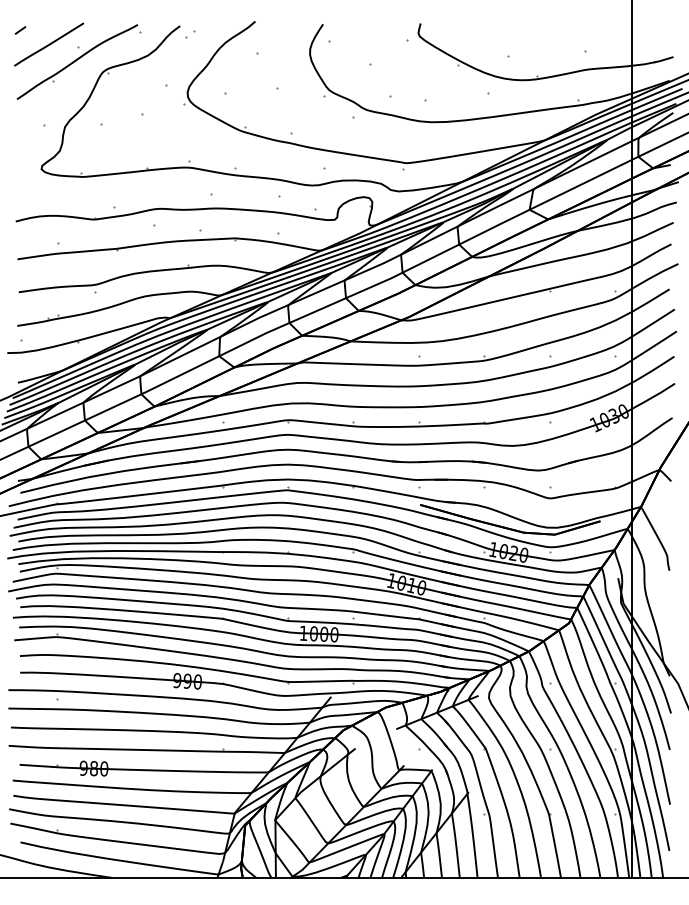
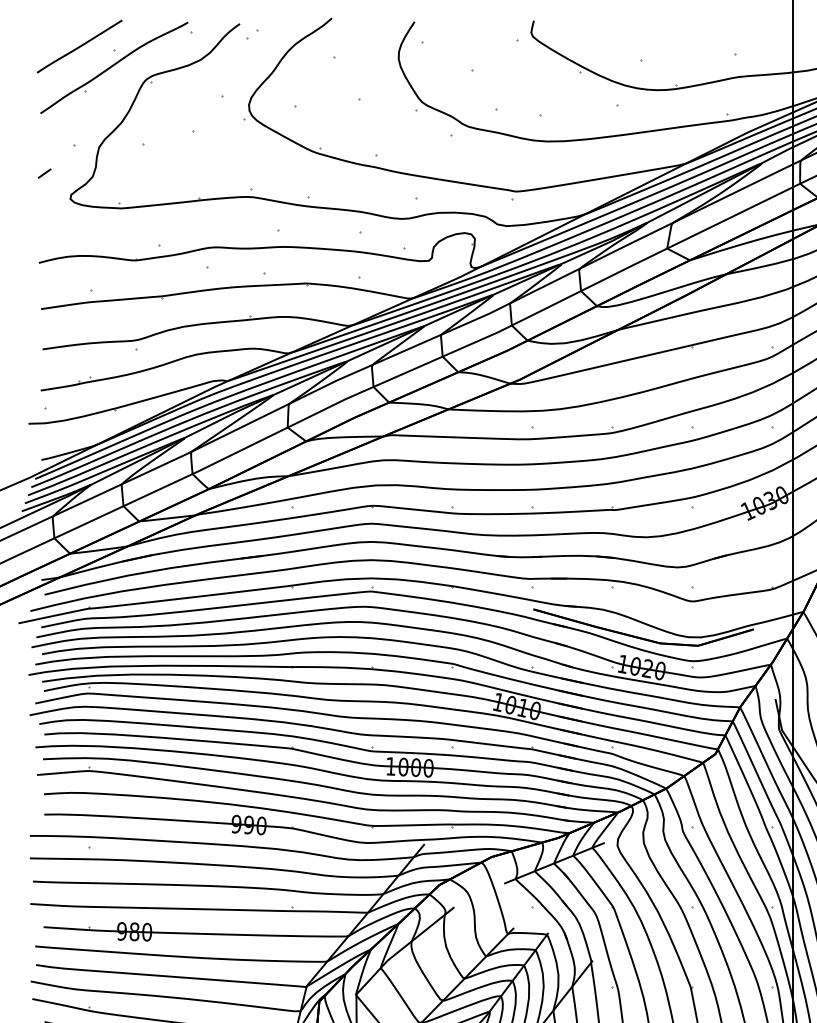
line: (20, 30) -> (44, 173), moved

